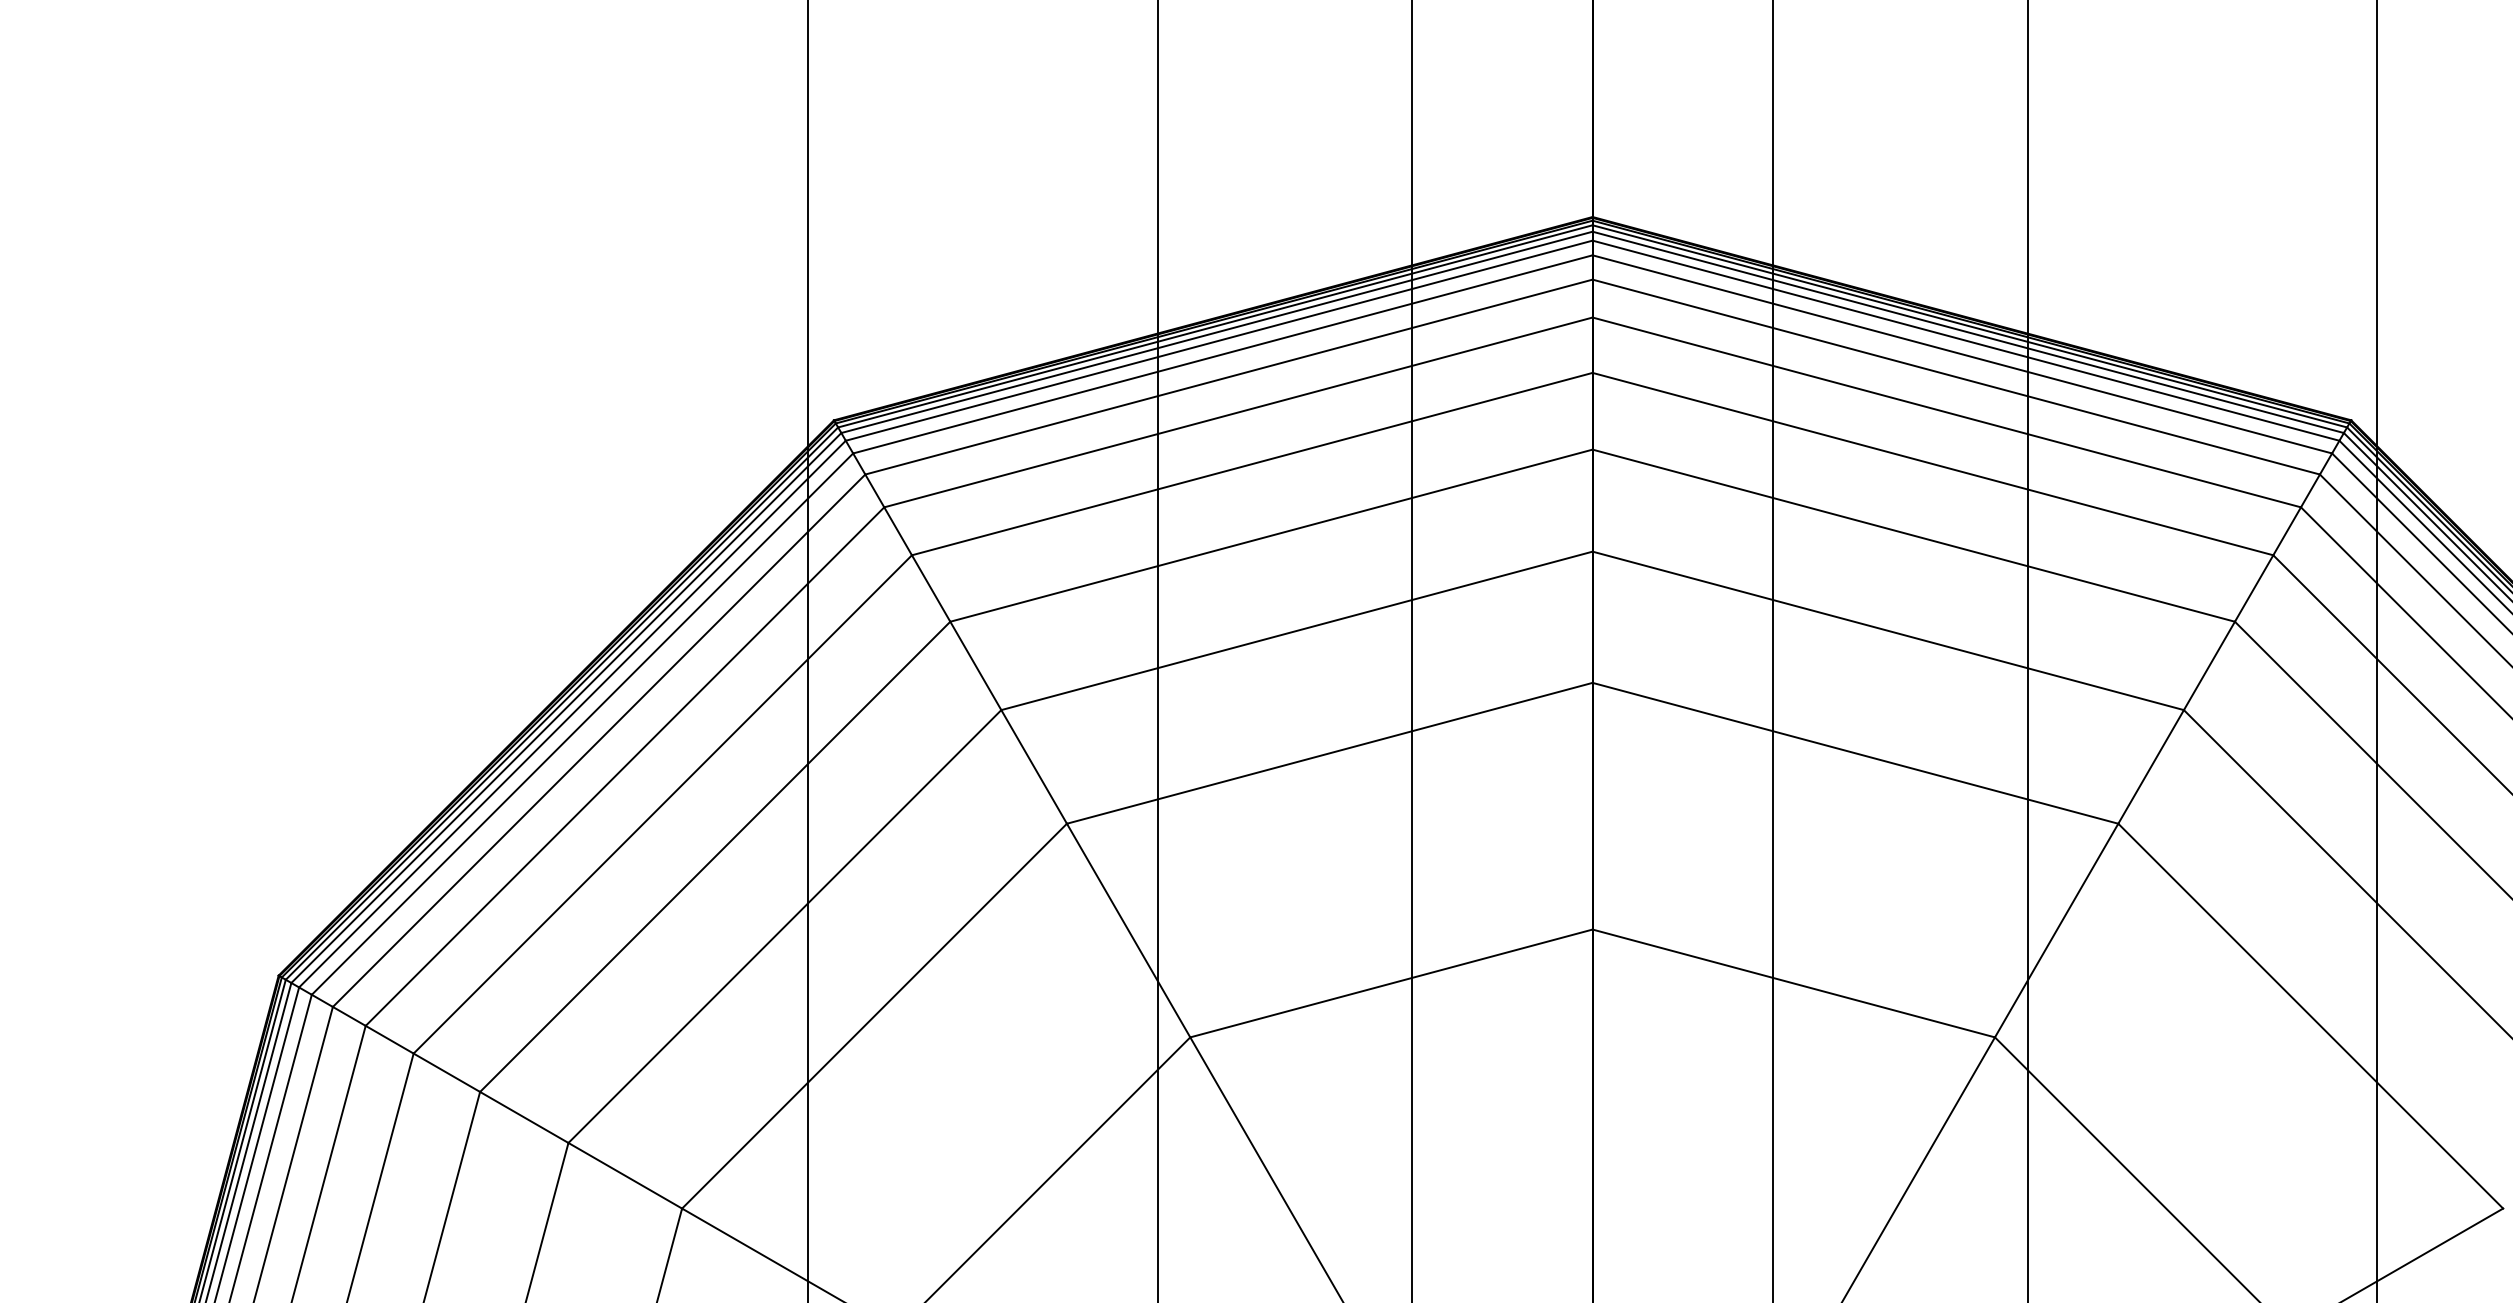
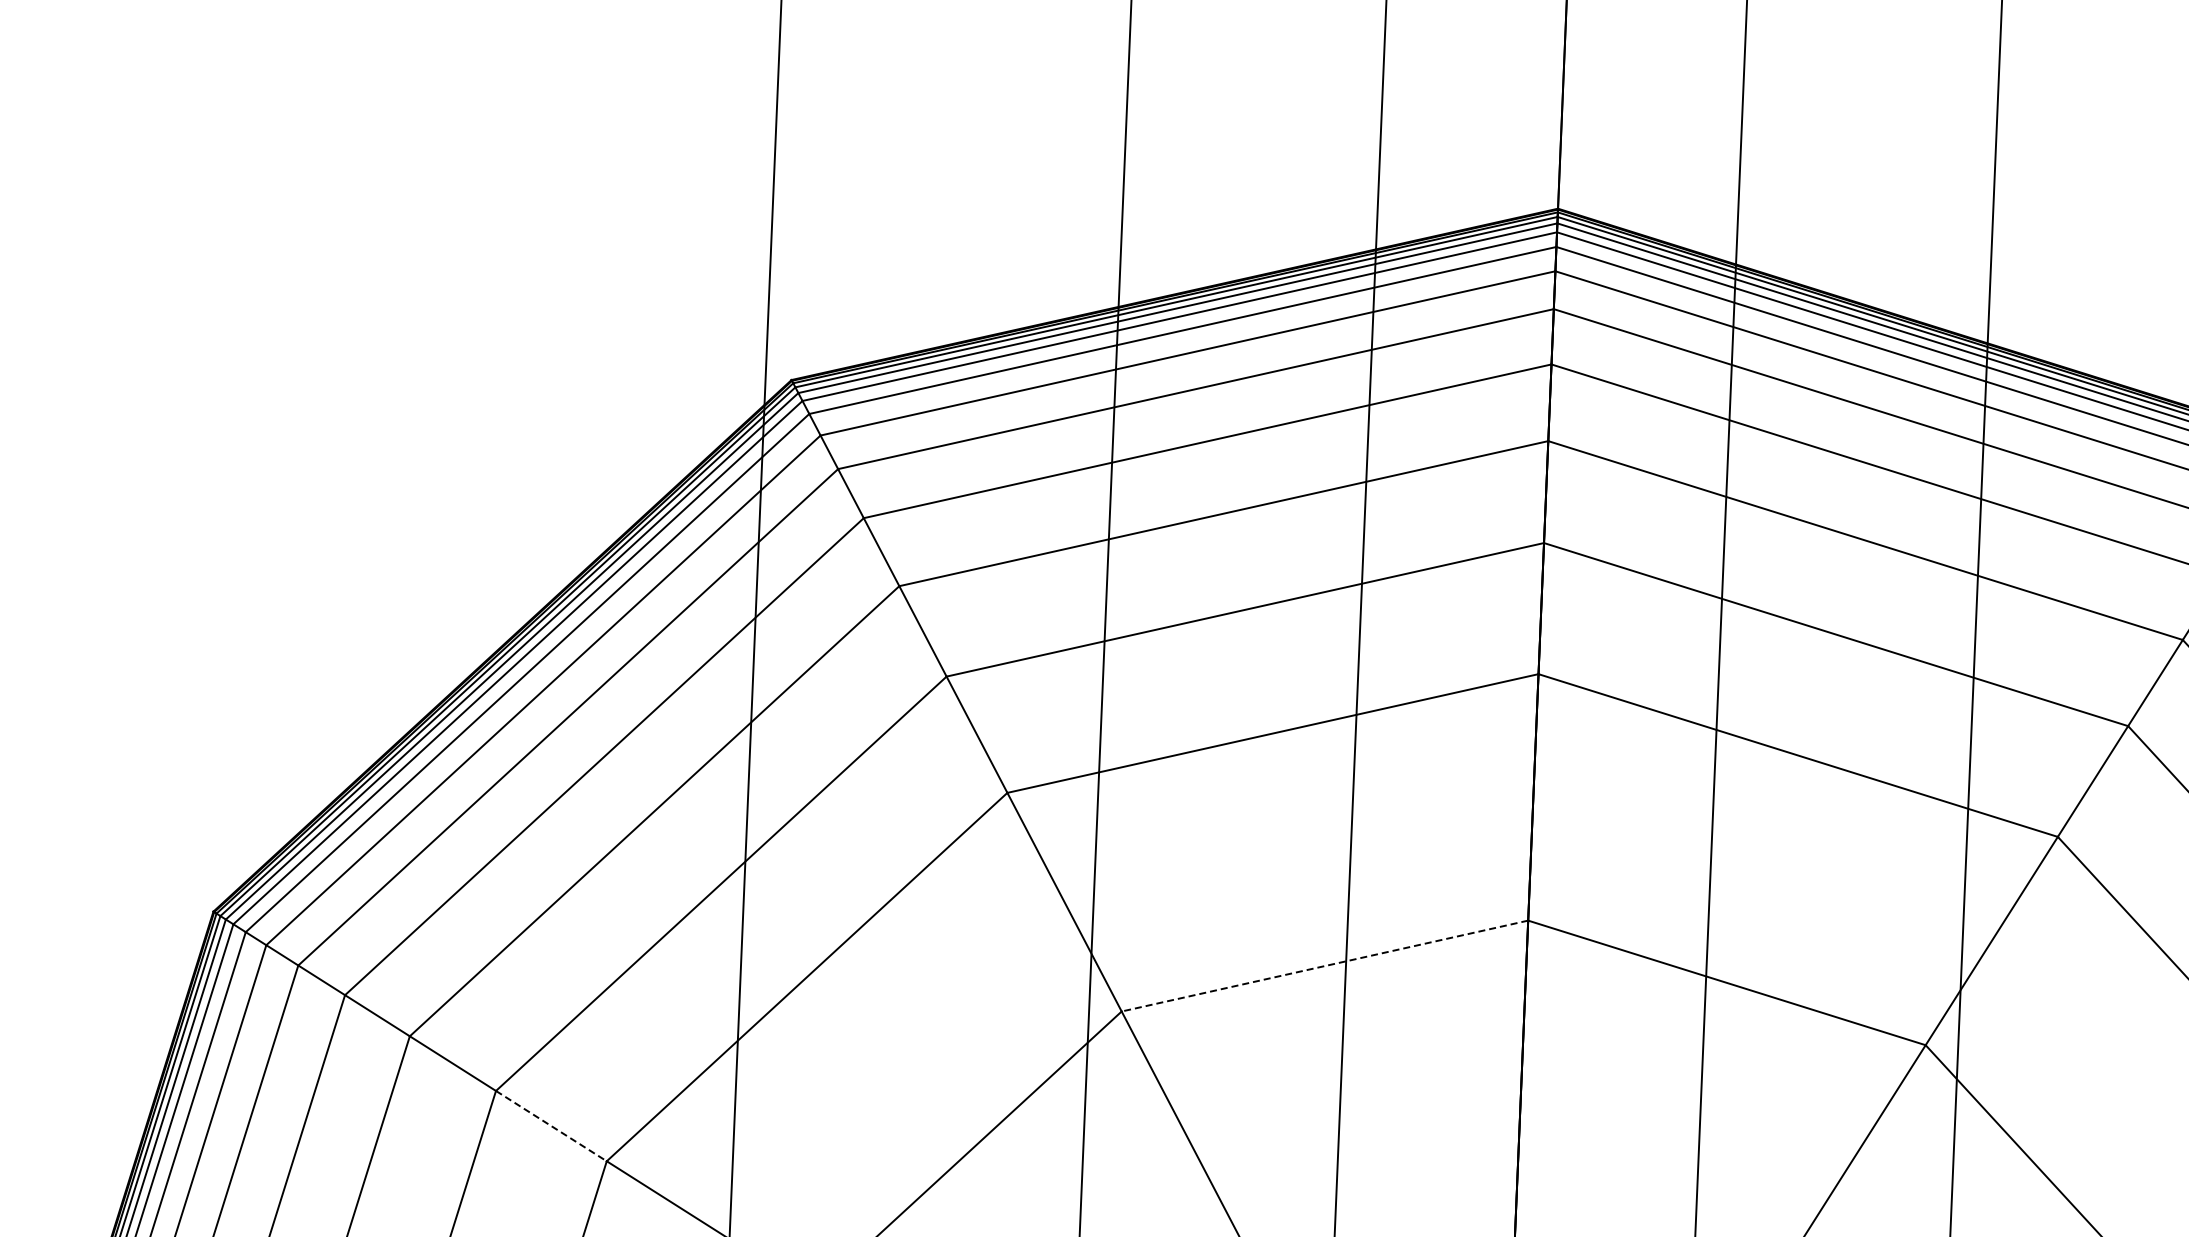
line: (1390, 983) -> (1323, 966), solid -> dashed
line: (625, 1175) -> (551, 1125), solid -> dashed

